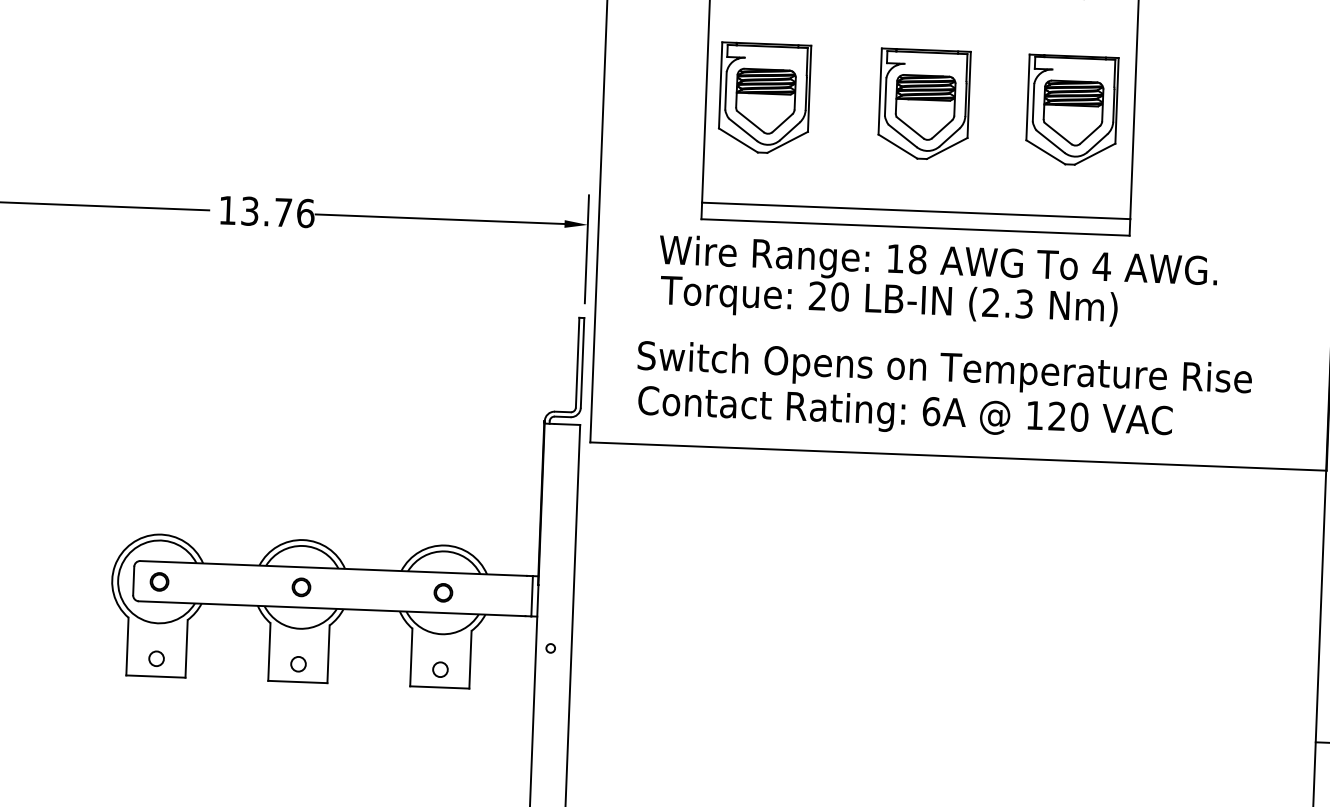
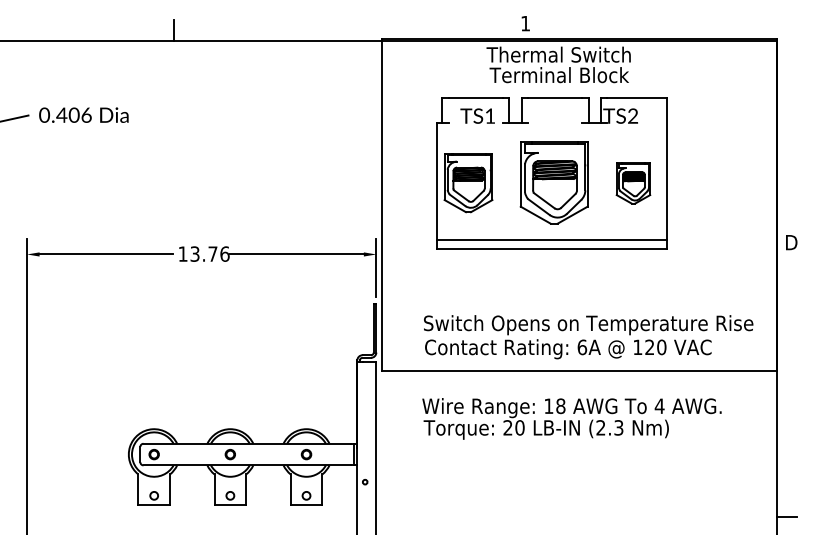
part: (923, 105) -> (553, 183), size x1.4
part: (1072, 111) -> (633, 183), size x0.7
text: (936, 283) -> (571, 418), moved
text: (943, 393) -> (588, 337), moved

